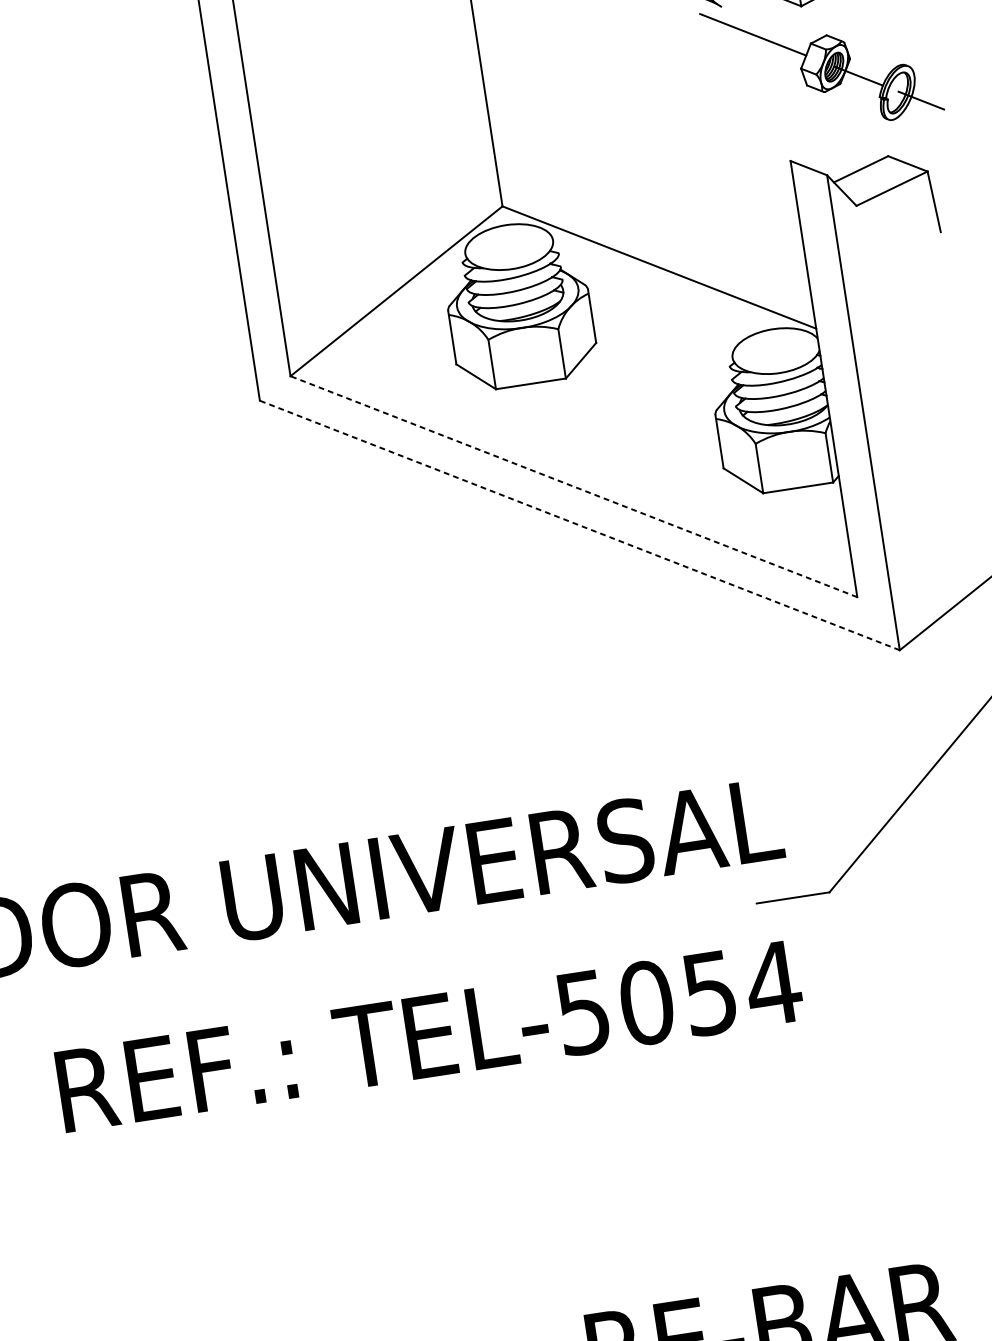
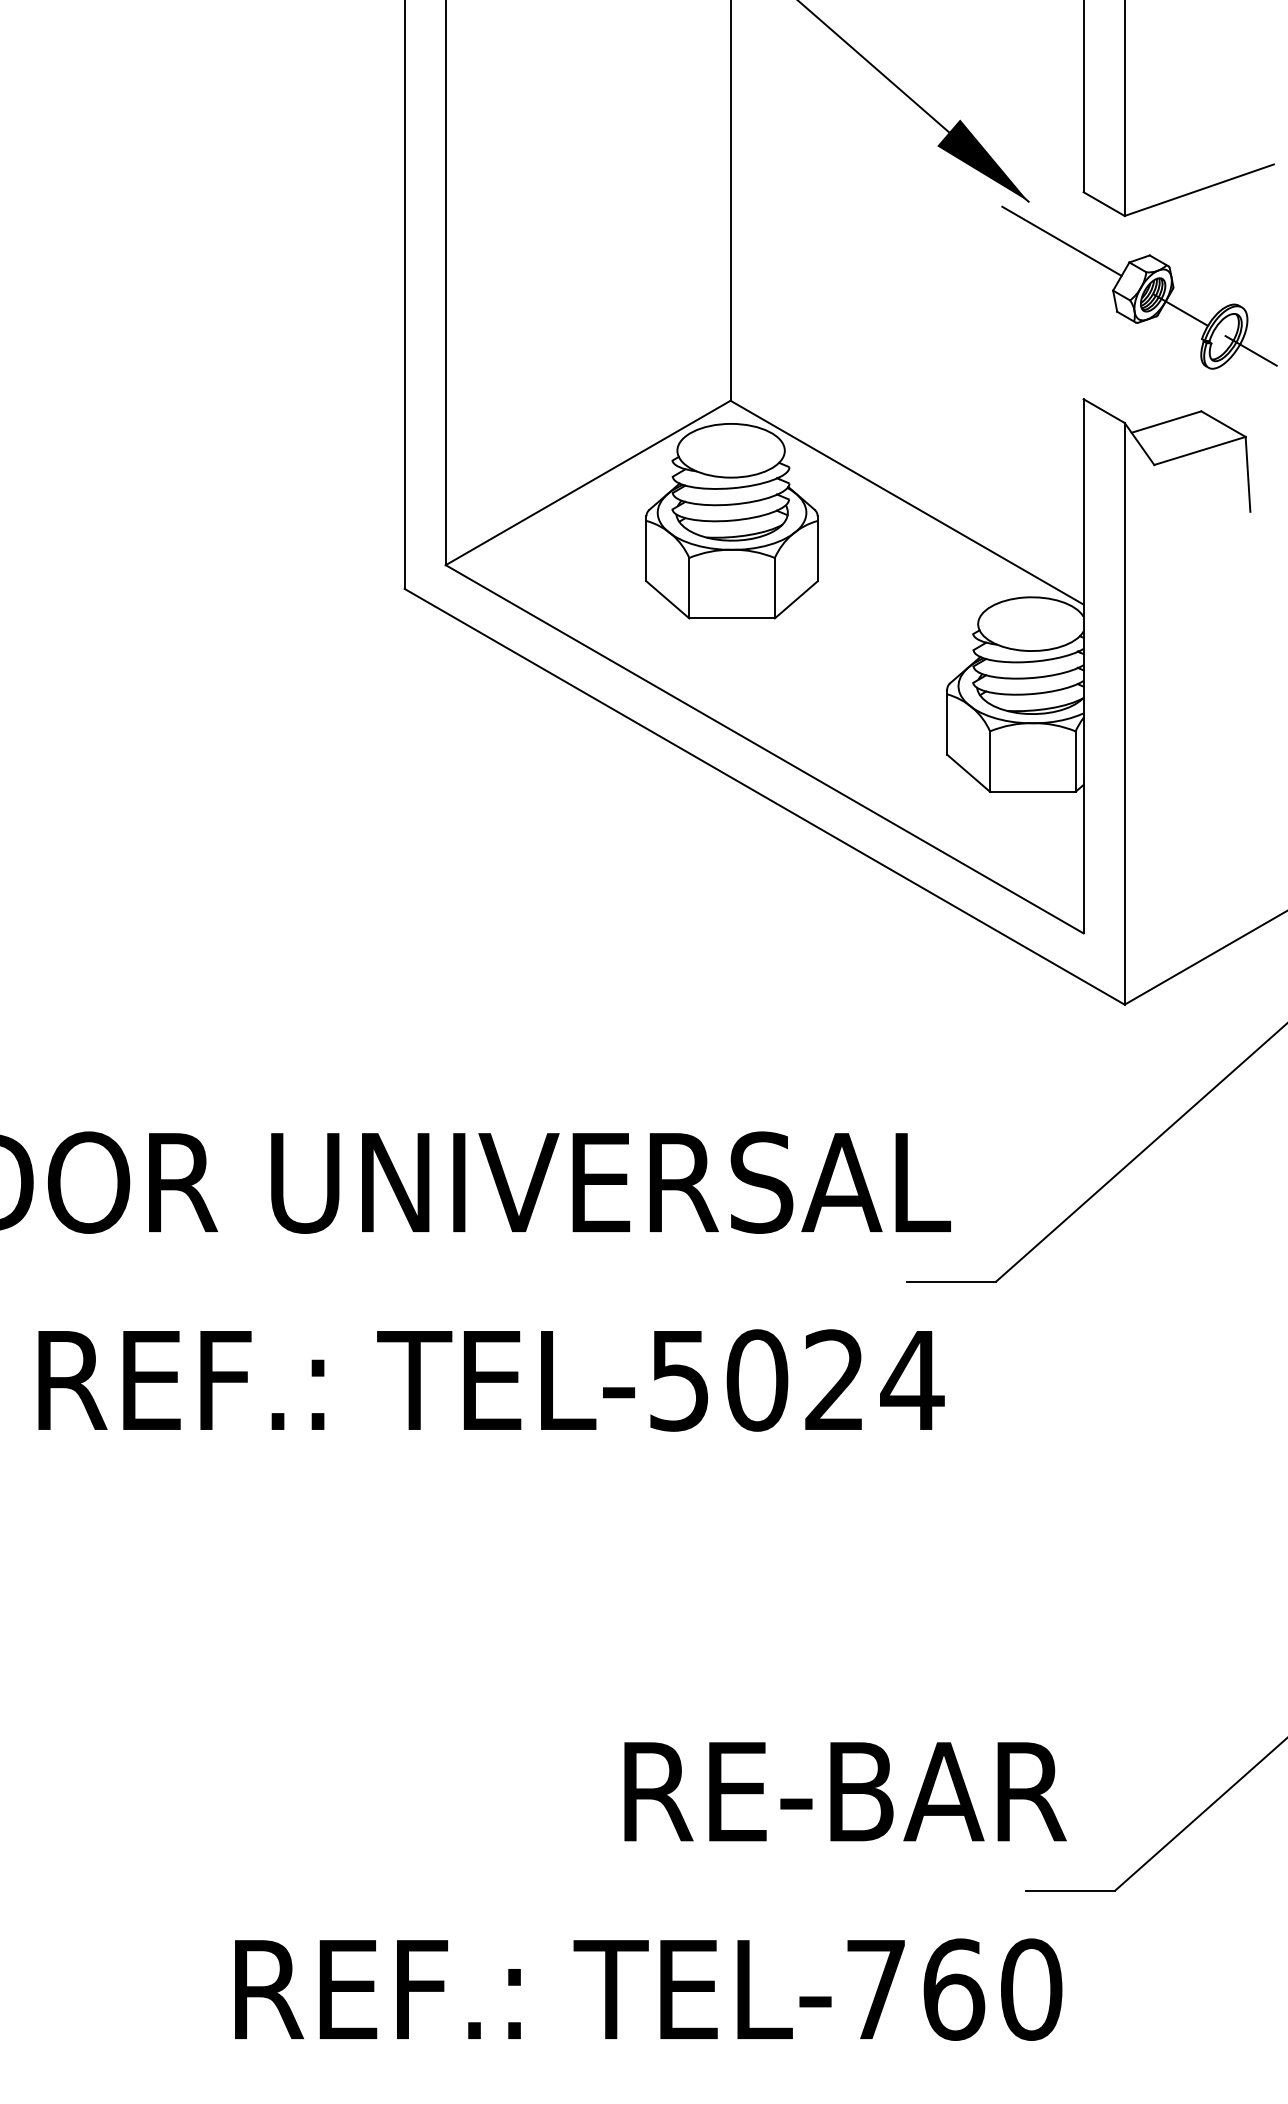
line: (573, 486) -> (764, 749), dashed -> solid
line: (579, 525) -> (764, 796), dashed -> solid
text: (709, 993) -> (834, 1380), TEL-5054 -> TEL-5024

